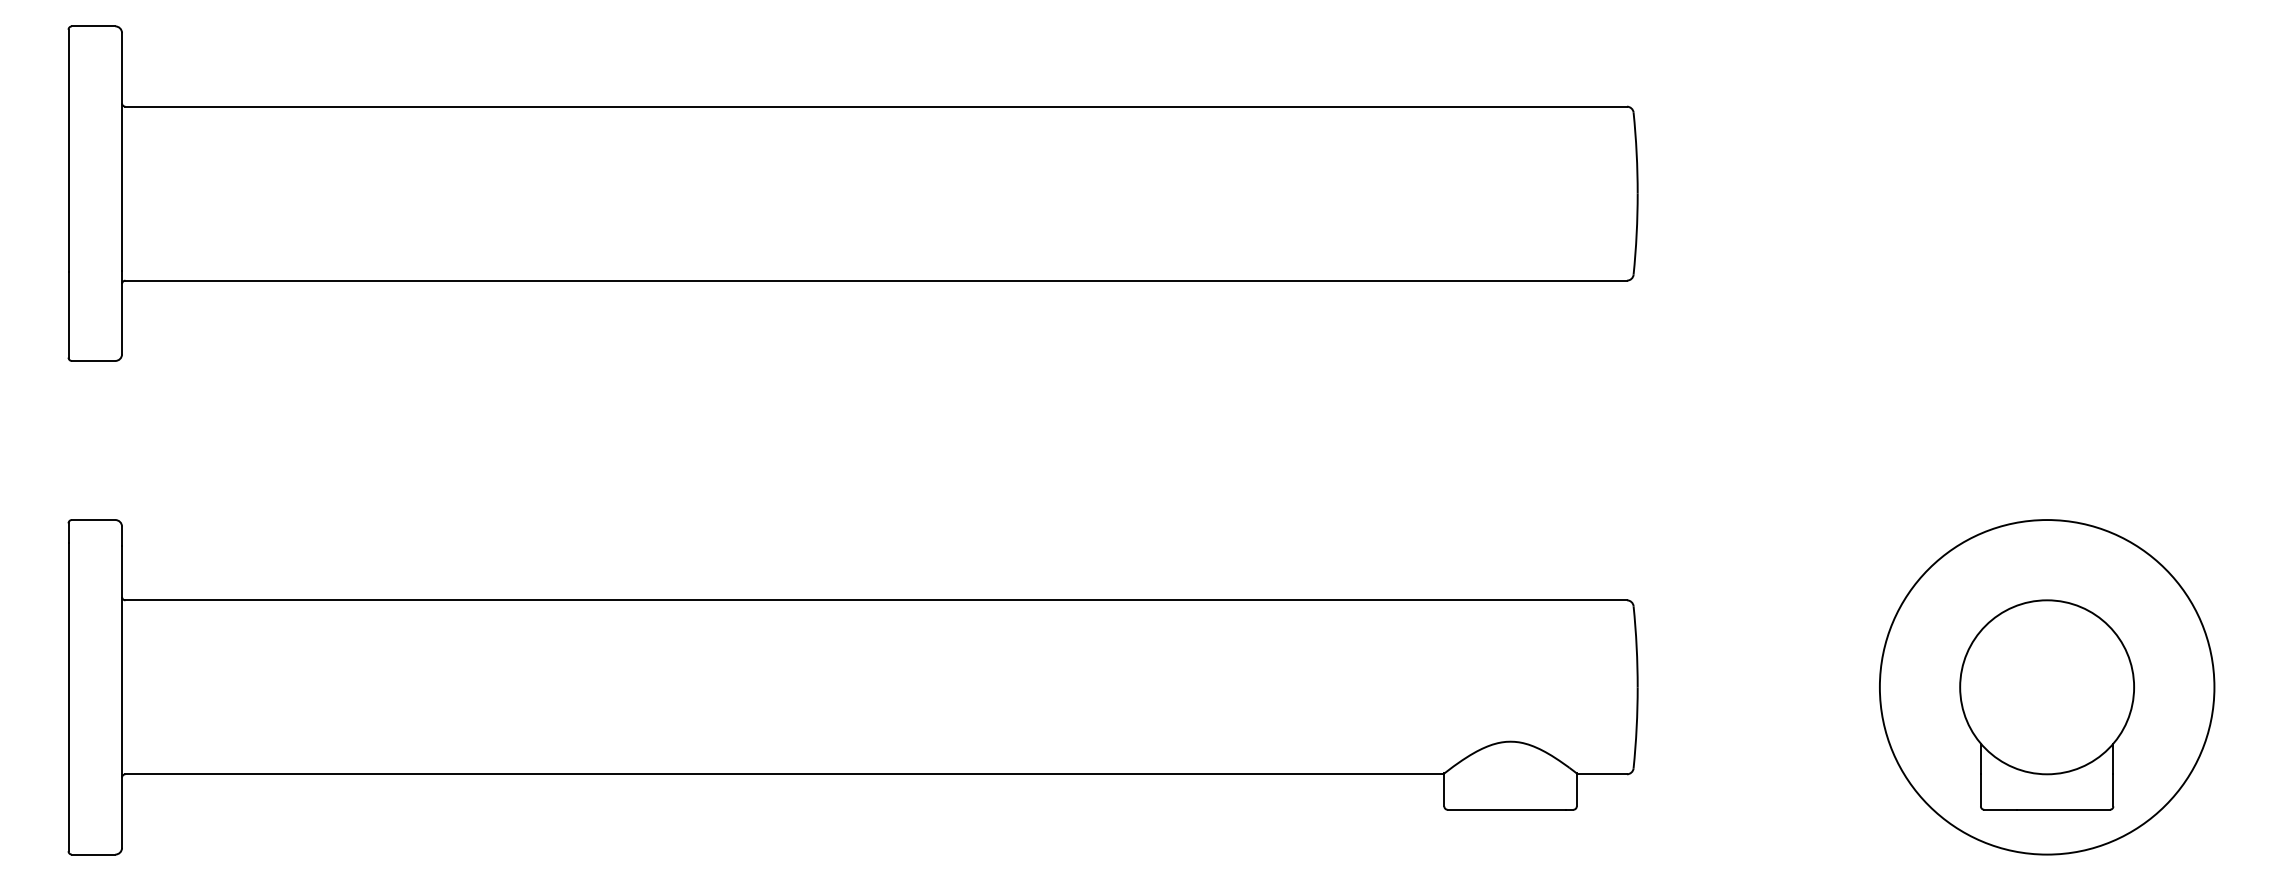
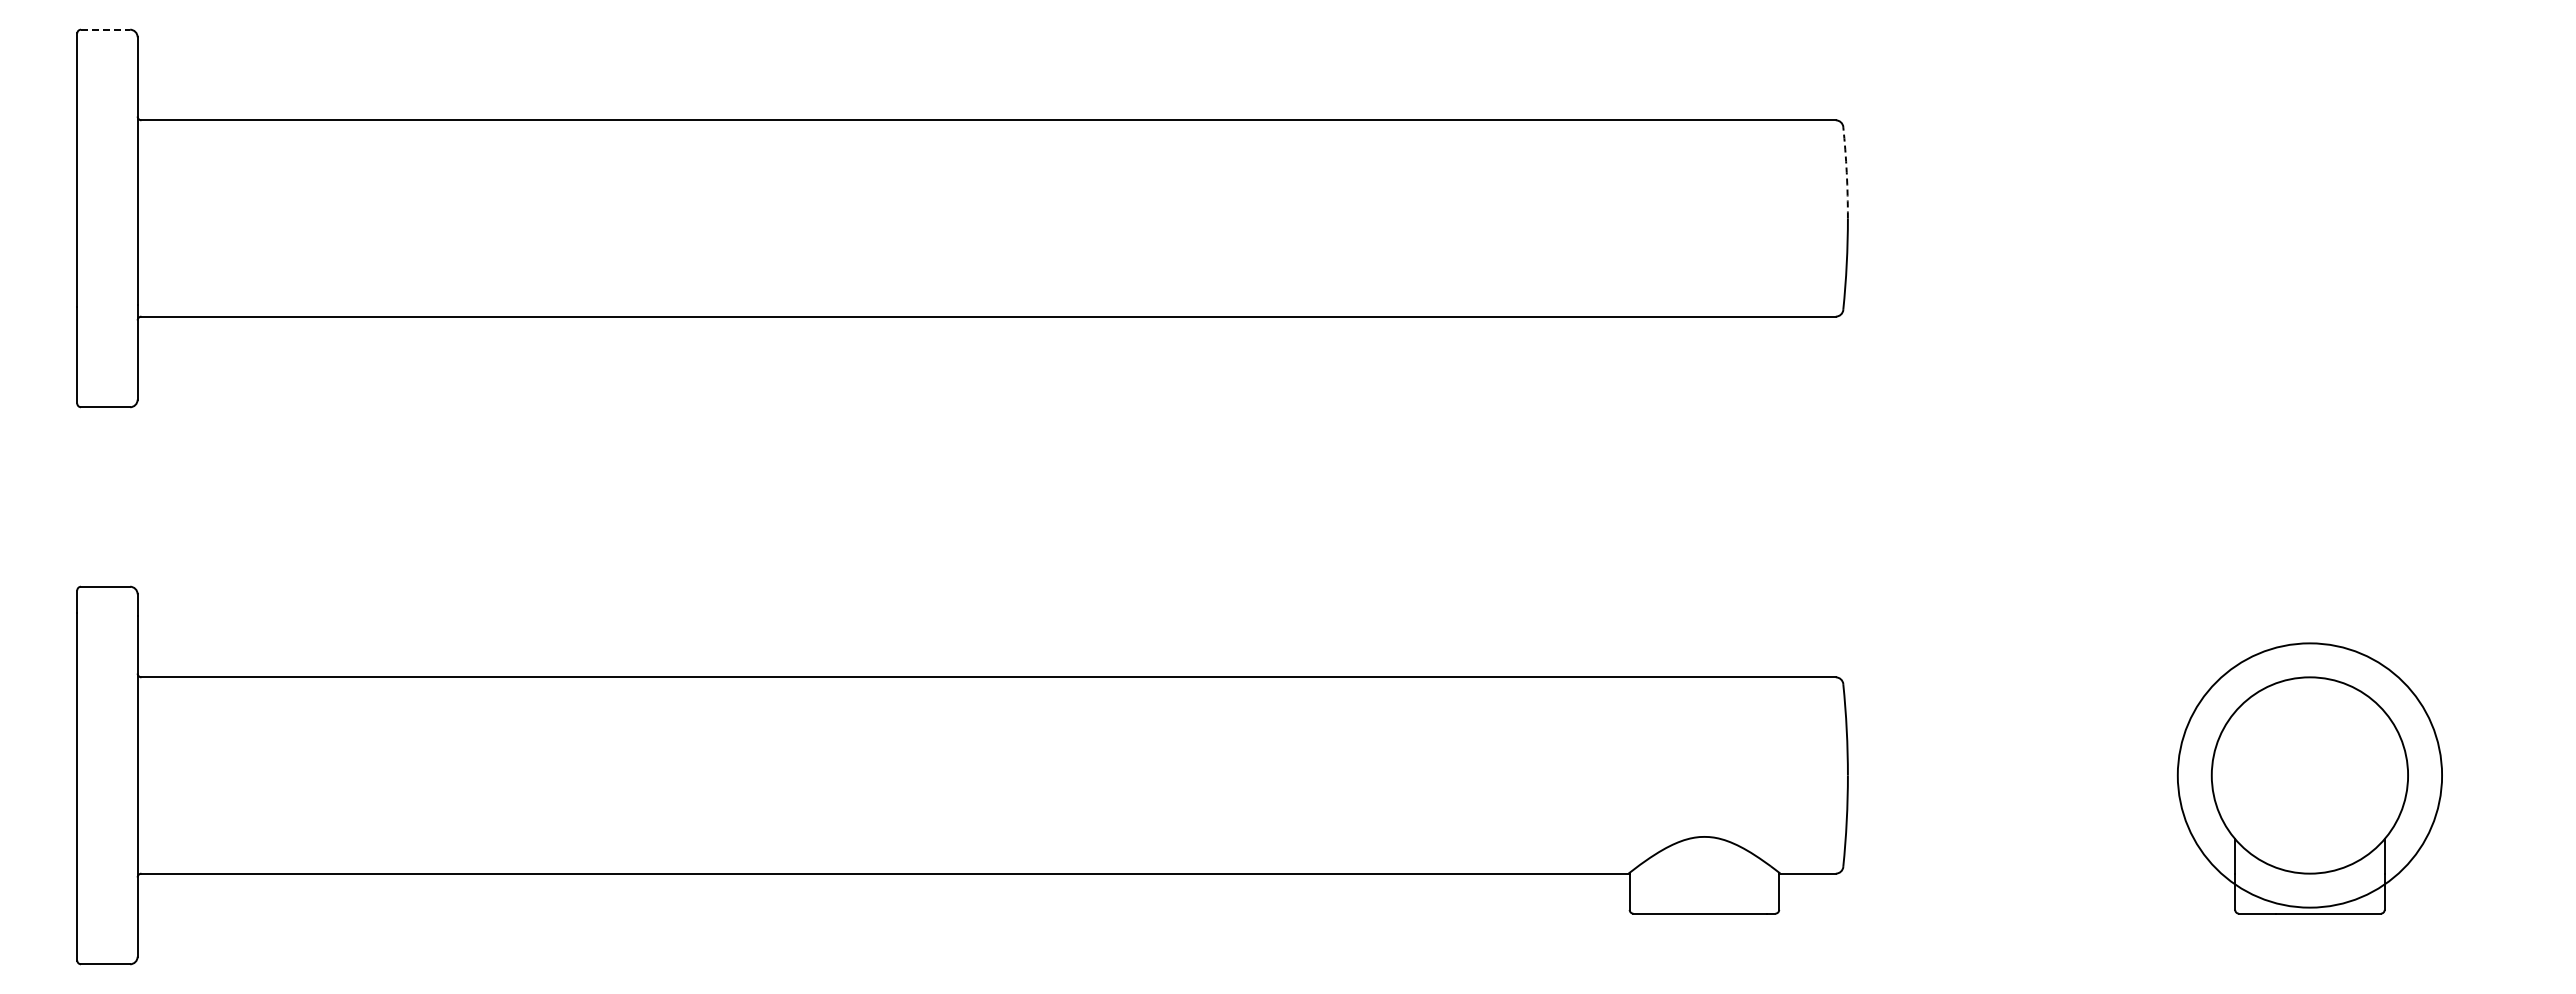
line: (93, 26) -> (105, 29), solid -> dashed
arc: (1636, 152) -> (1846, 172), solid -> dashed
circle: (2046, 687) -> (2309, 775), size x0.7

